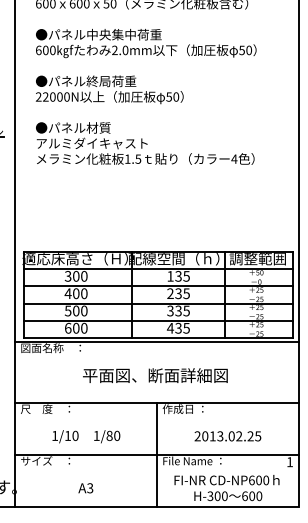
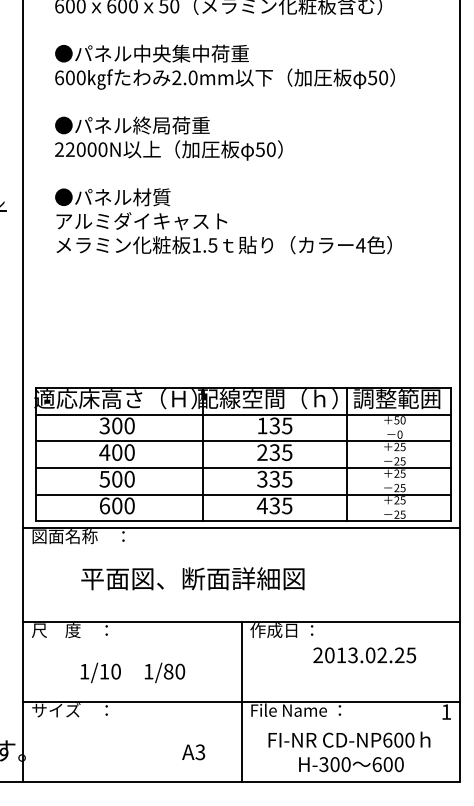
text: (155, 375) -> (193, 578), moved
text: (227, 436) -> (364, 655), moved
text: (85, 488) -> (193, 752), moved

